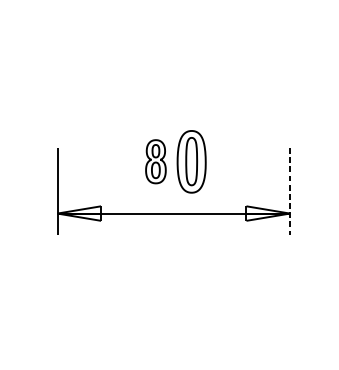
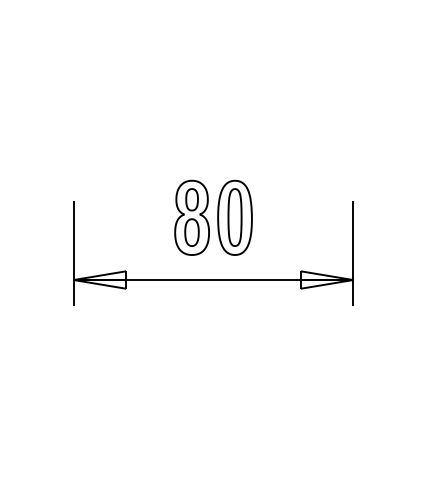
part: (155, 161) -> (191, 217), size x1.43
line: (290, 192) -> (353, 254), dashed -> solid

